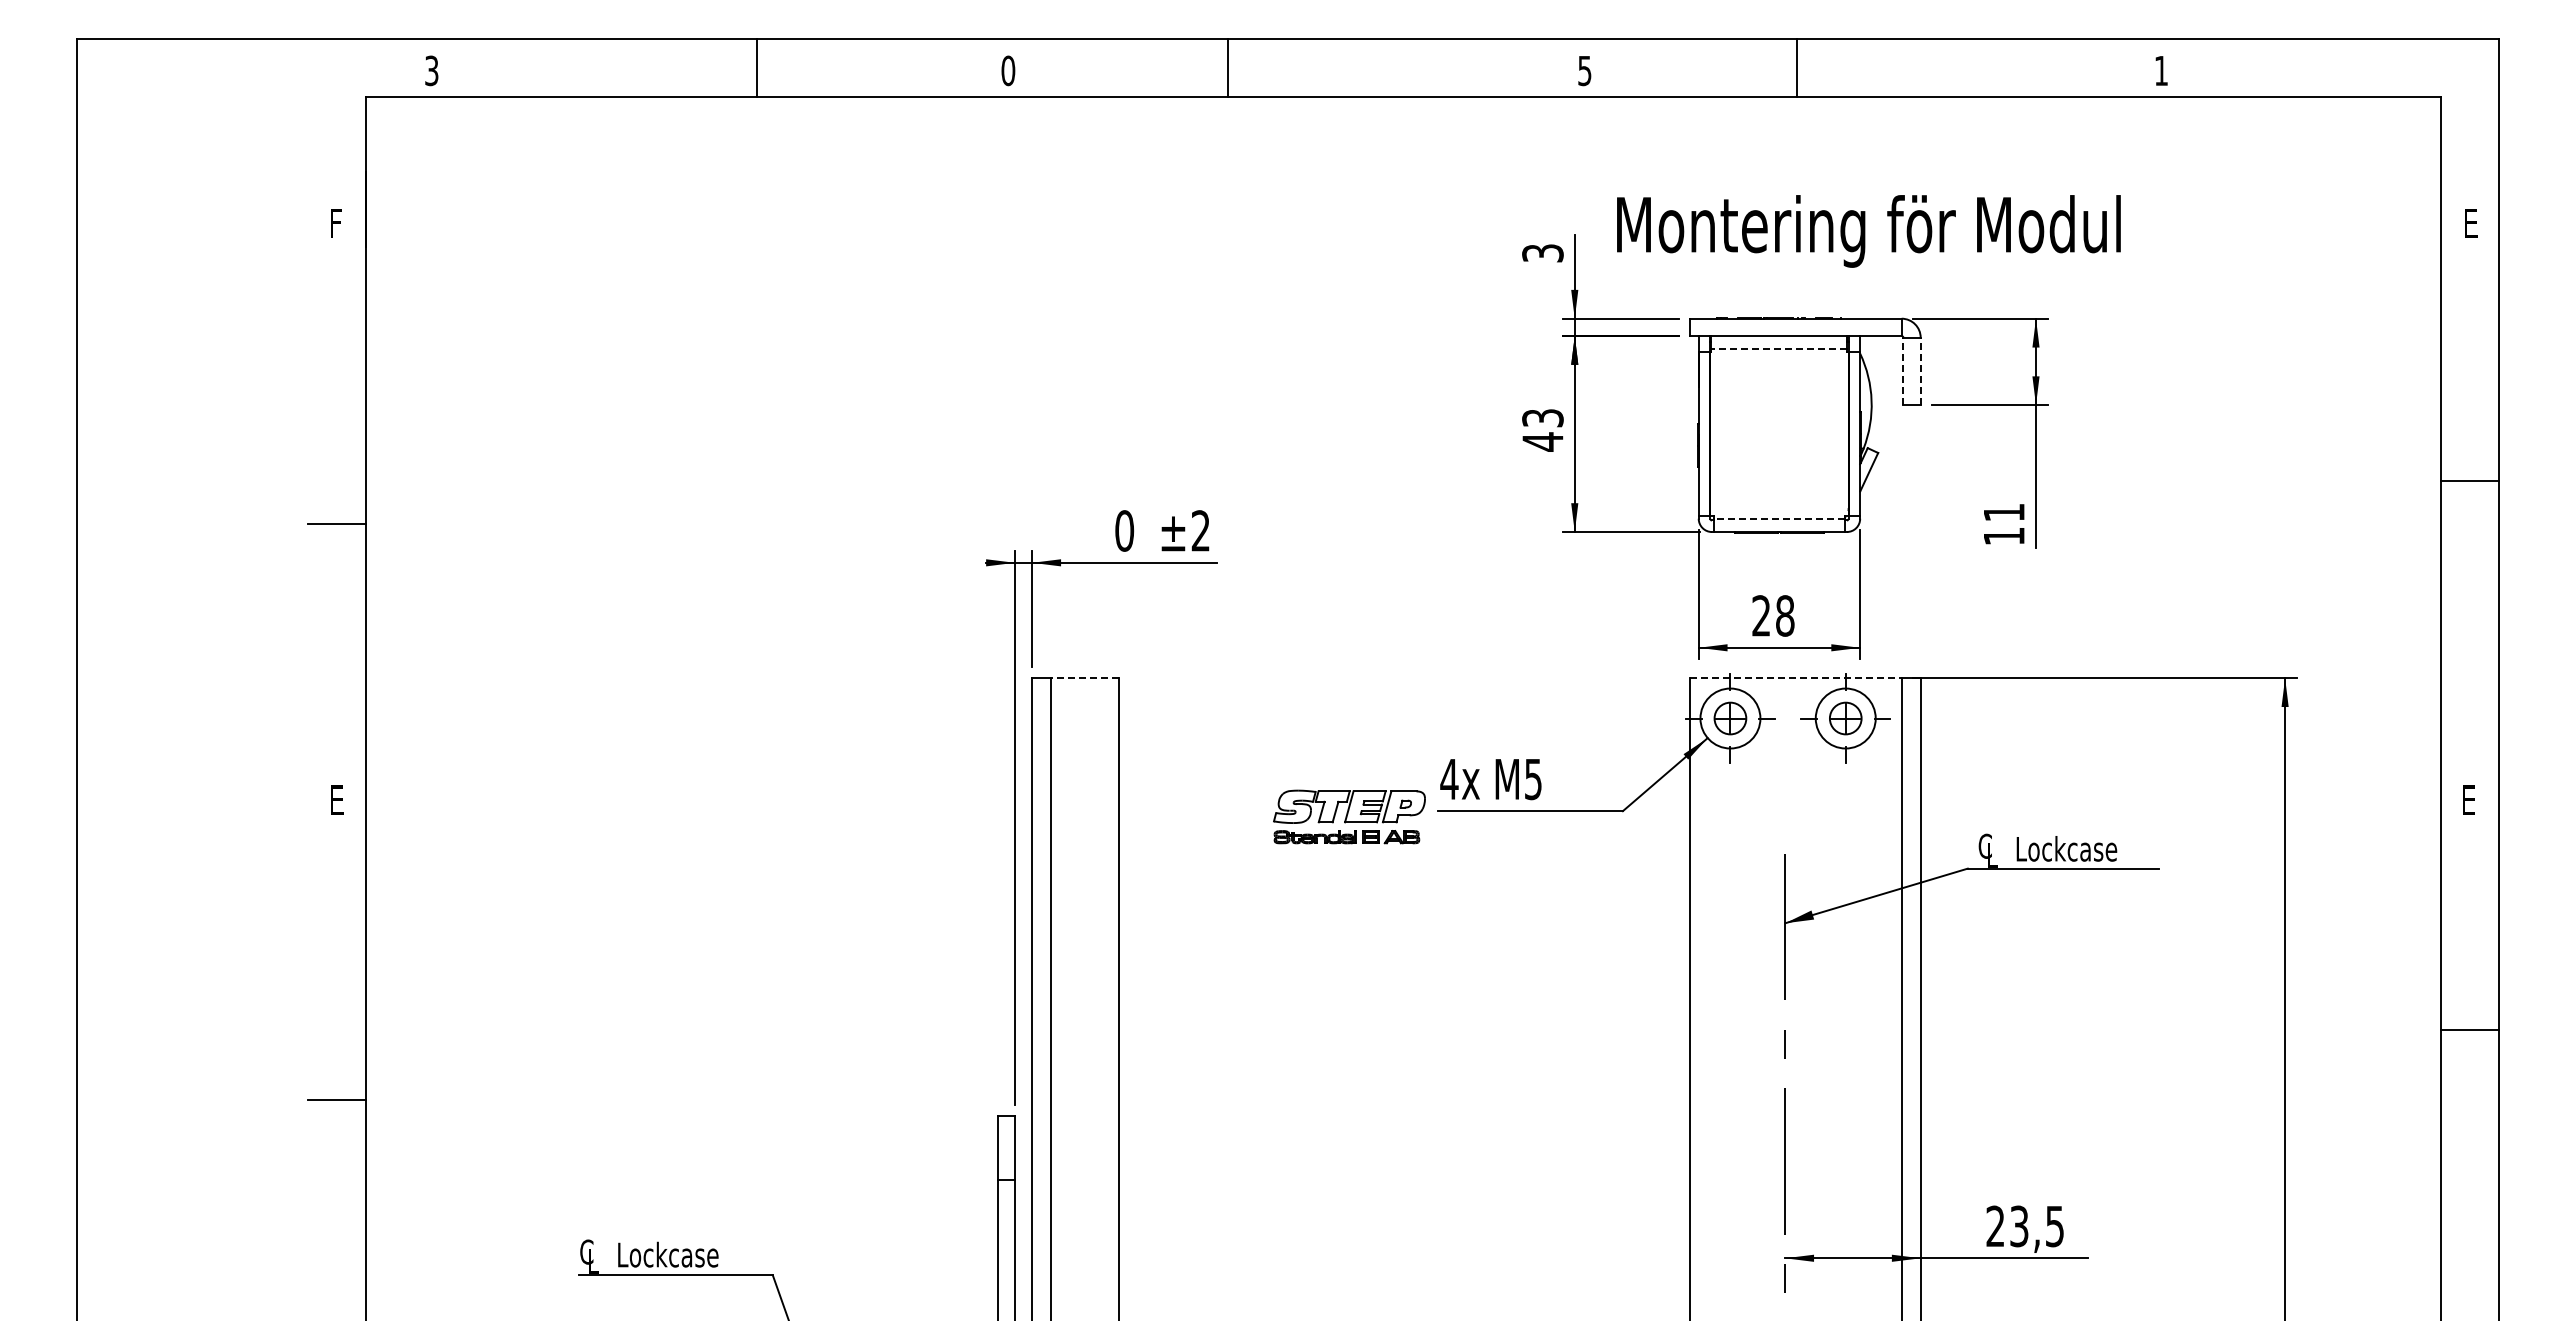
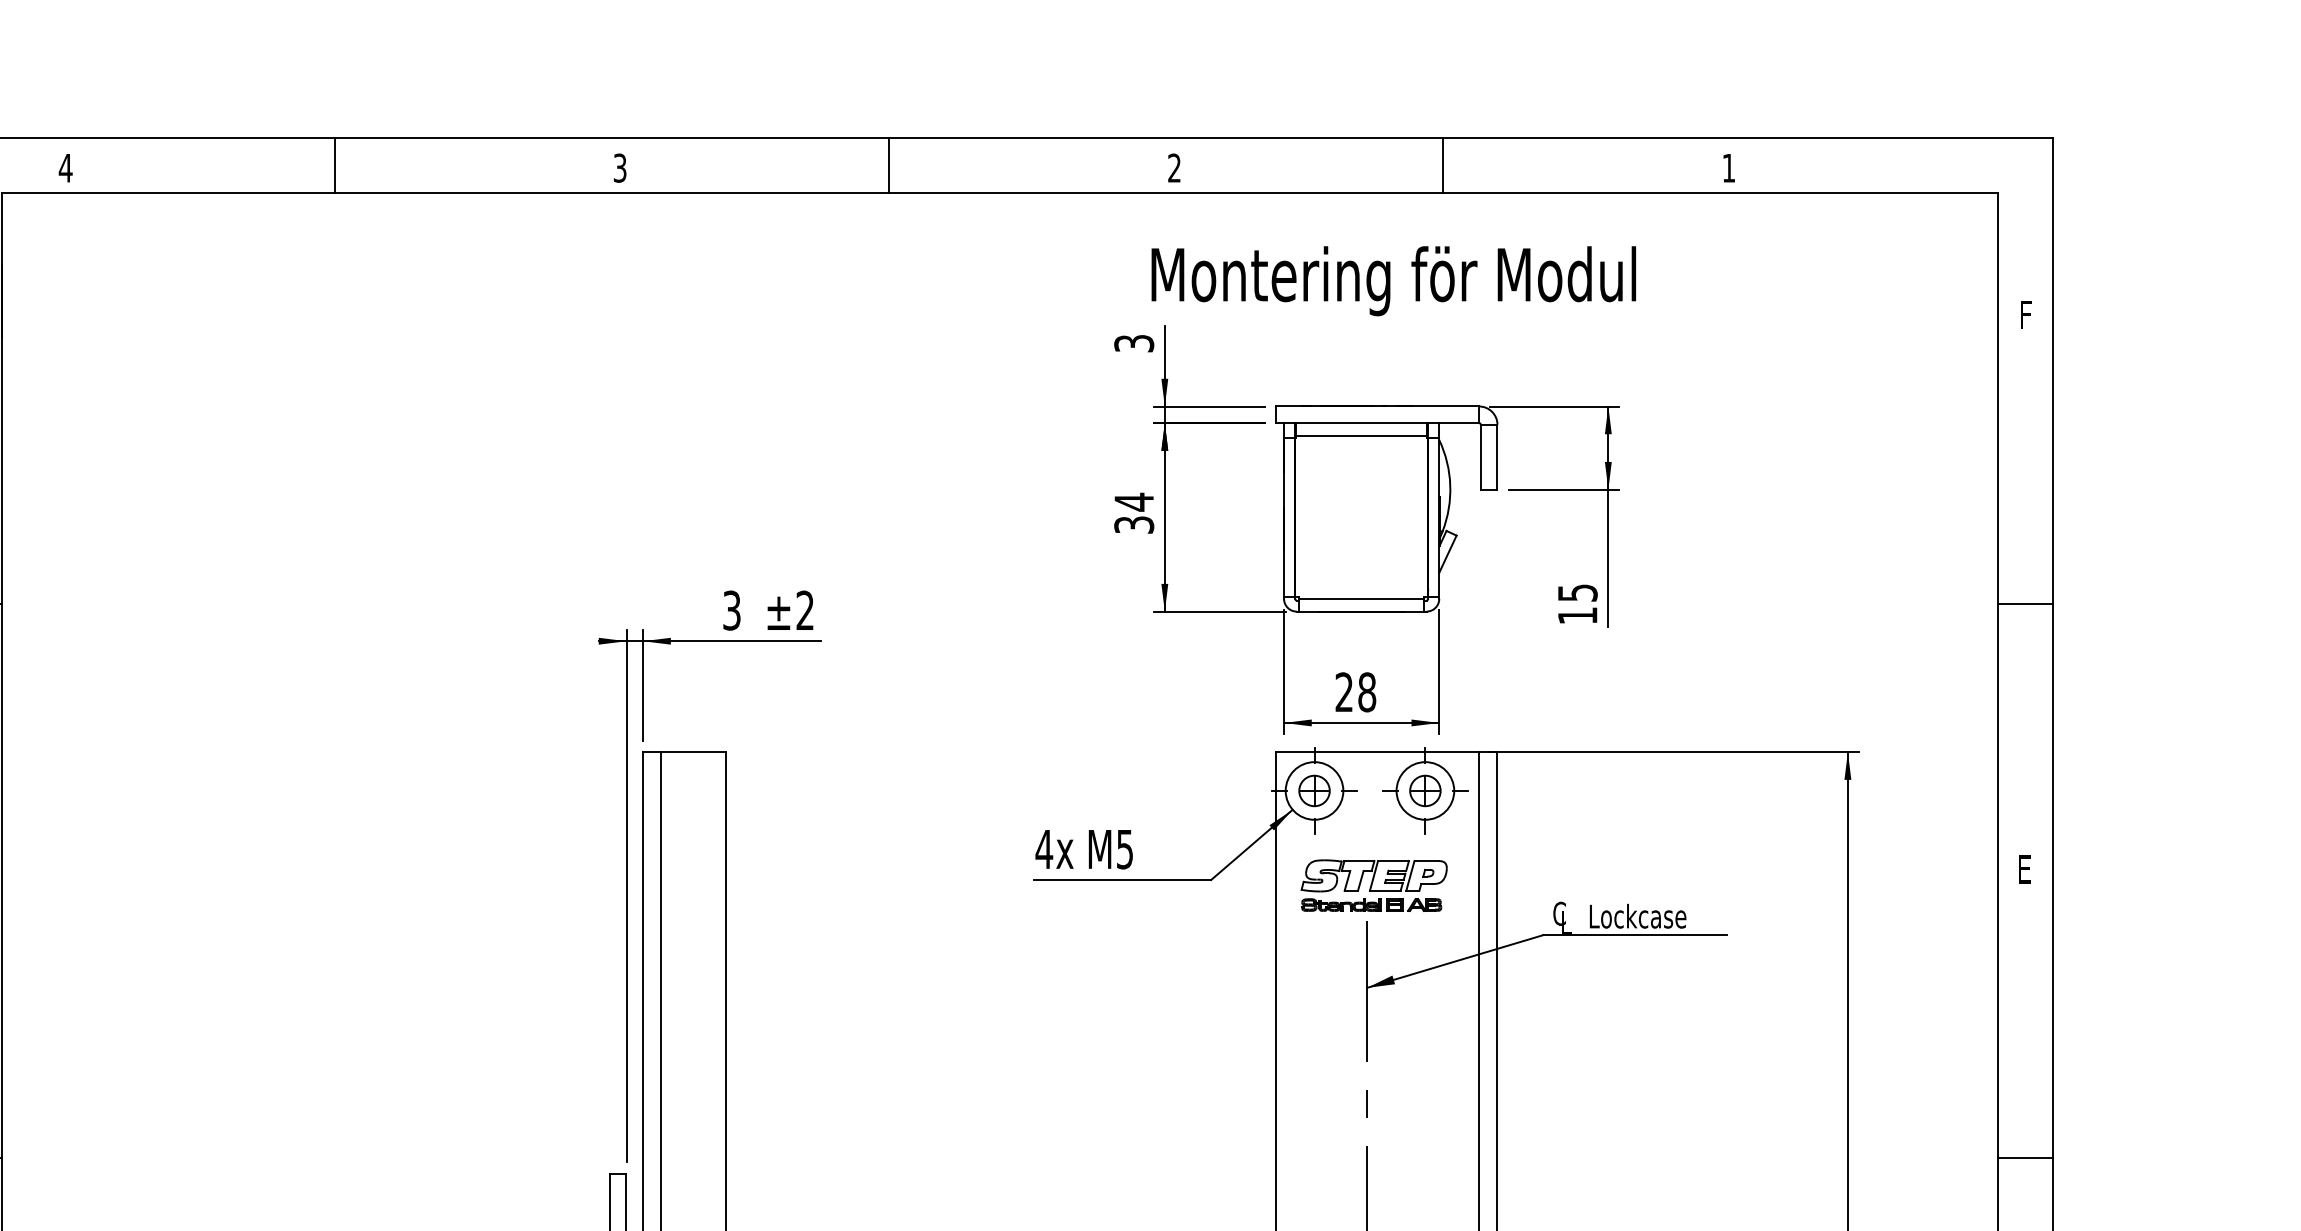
line: (757, 68) -> (334, 165), moved
line: (1228, 68) -> (889, 165), moved
line: (1796, 68) -> (1443, 165), moved
text: (431, 70) -> (65, 167), 3 -> 4
text: (1008, 70) -> (620, 167), 0 -> 3
text: (1584, 70) -> (1174, 167), 5 -> 2
text: (2472, 223) -> (2028, 314), E -> F
text: (1868, 231) -> (1393, 281), moved
line: (1778, 349) -> (1360, 436), dashed -> solid
line: (1903, 371) -> (1480, 457), dashed -> solid
line: (1920, 371) -> (1497, 457), dashed -> solid
text: (1542, 429) -> (1133, 513), 43 -> 34
line: (2469, 480) -> (2025, 603), moved
text: (2004, 512) -> (1578, 592), 11 -> 15
line: (1778, 518) -> (1360, 598), dashed -> solid
text: (1124, 530) -> (731, 610), 0 -> 3
line: (1084, 678) -> (693, 752), dashed -> solid
line: (1795, 678) -> (1377, 752), dashed -> solid
part: (1349, 816) -> (1374, 885), moved
line: (2469, 1030) -> (2025, 1158), moved

